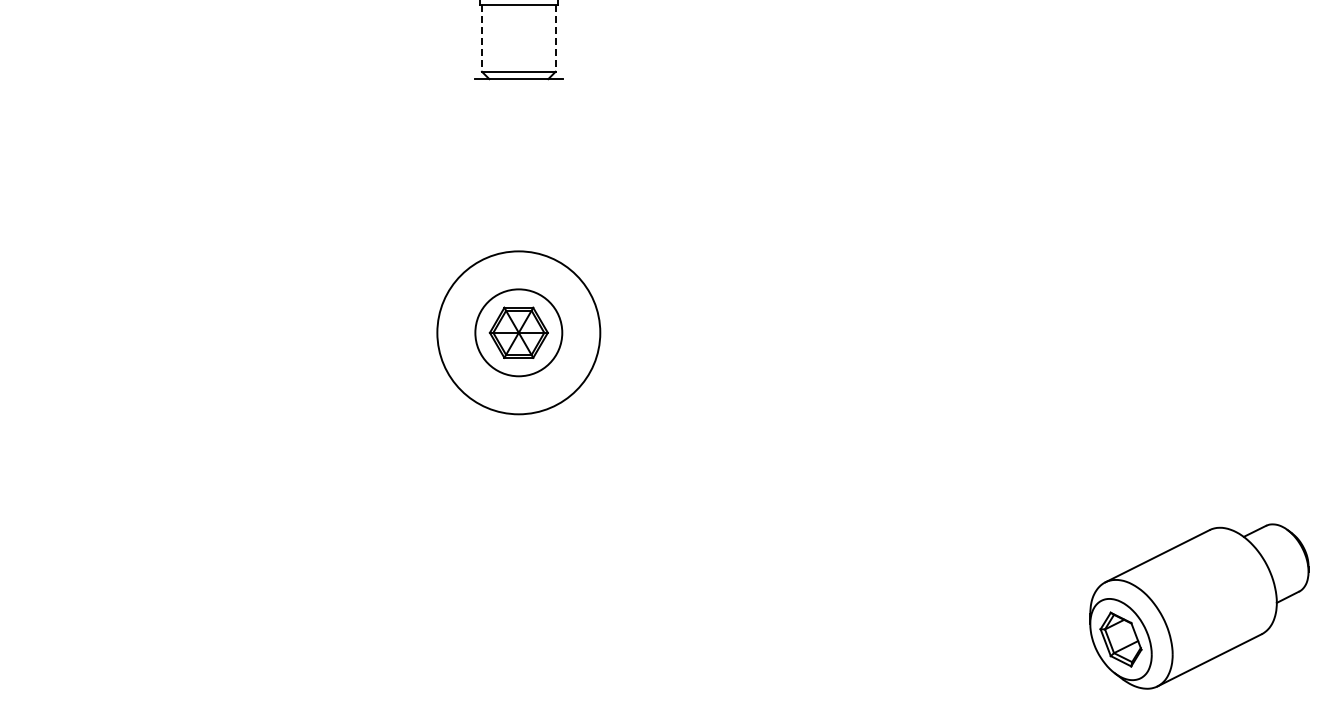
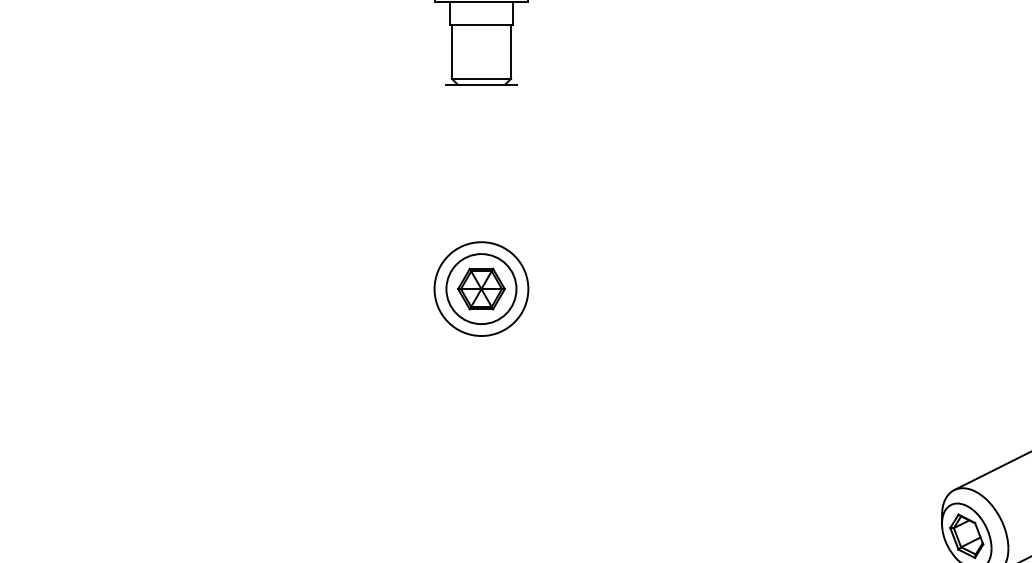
line: (482, 39) -> (452, 52), dashed -> solid
line: (555, 39) -> (511, 52), dashed -> solid
circle: (518, 332) -> (481, 288), size x0.71

